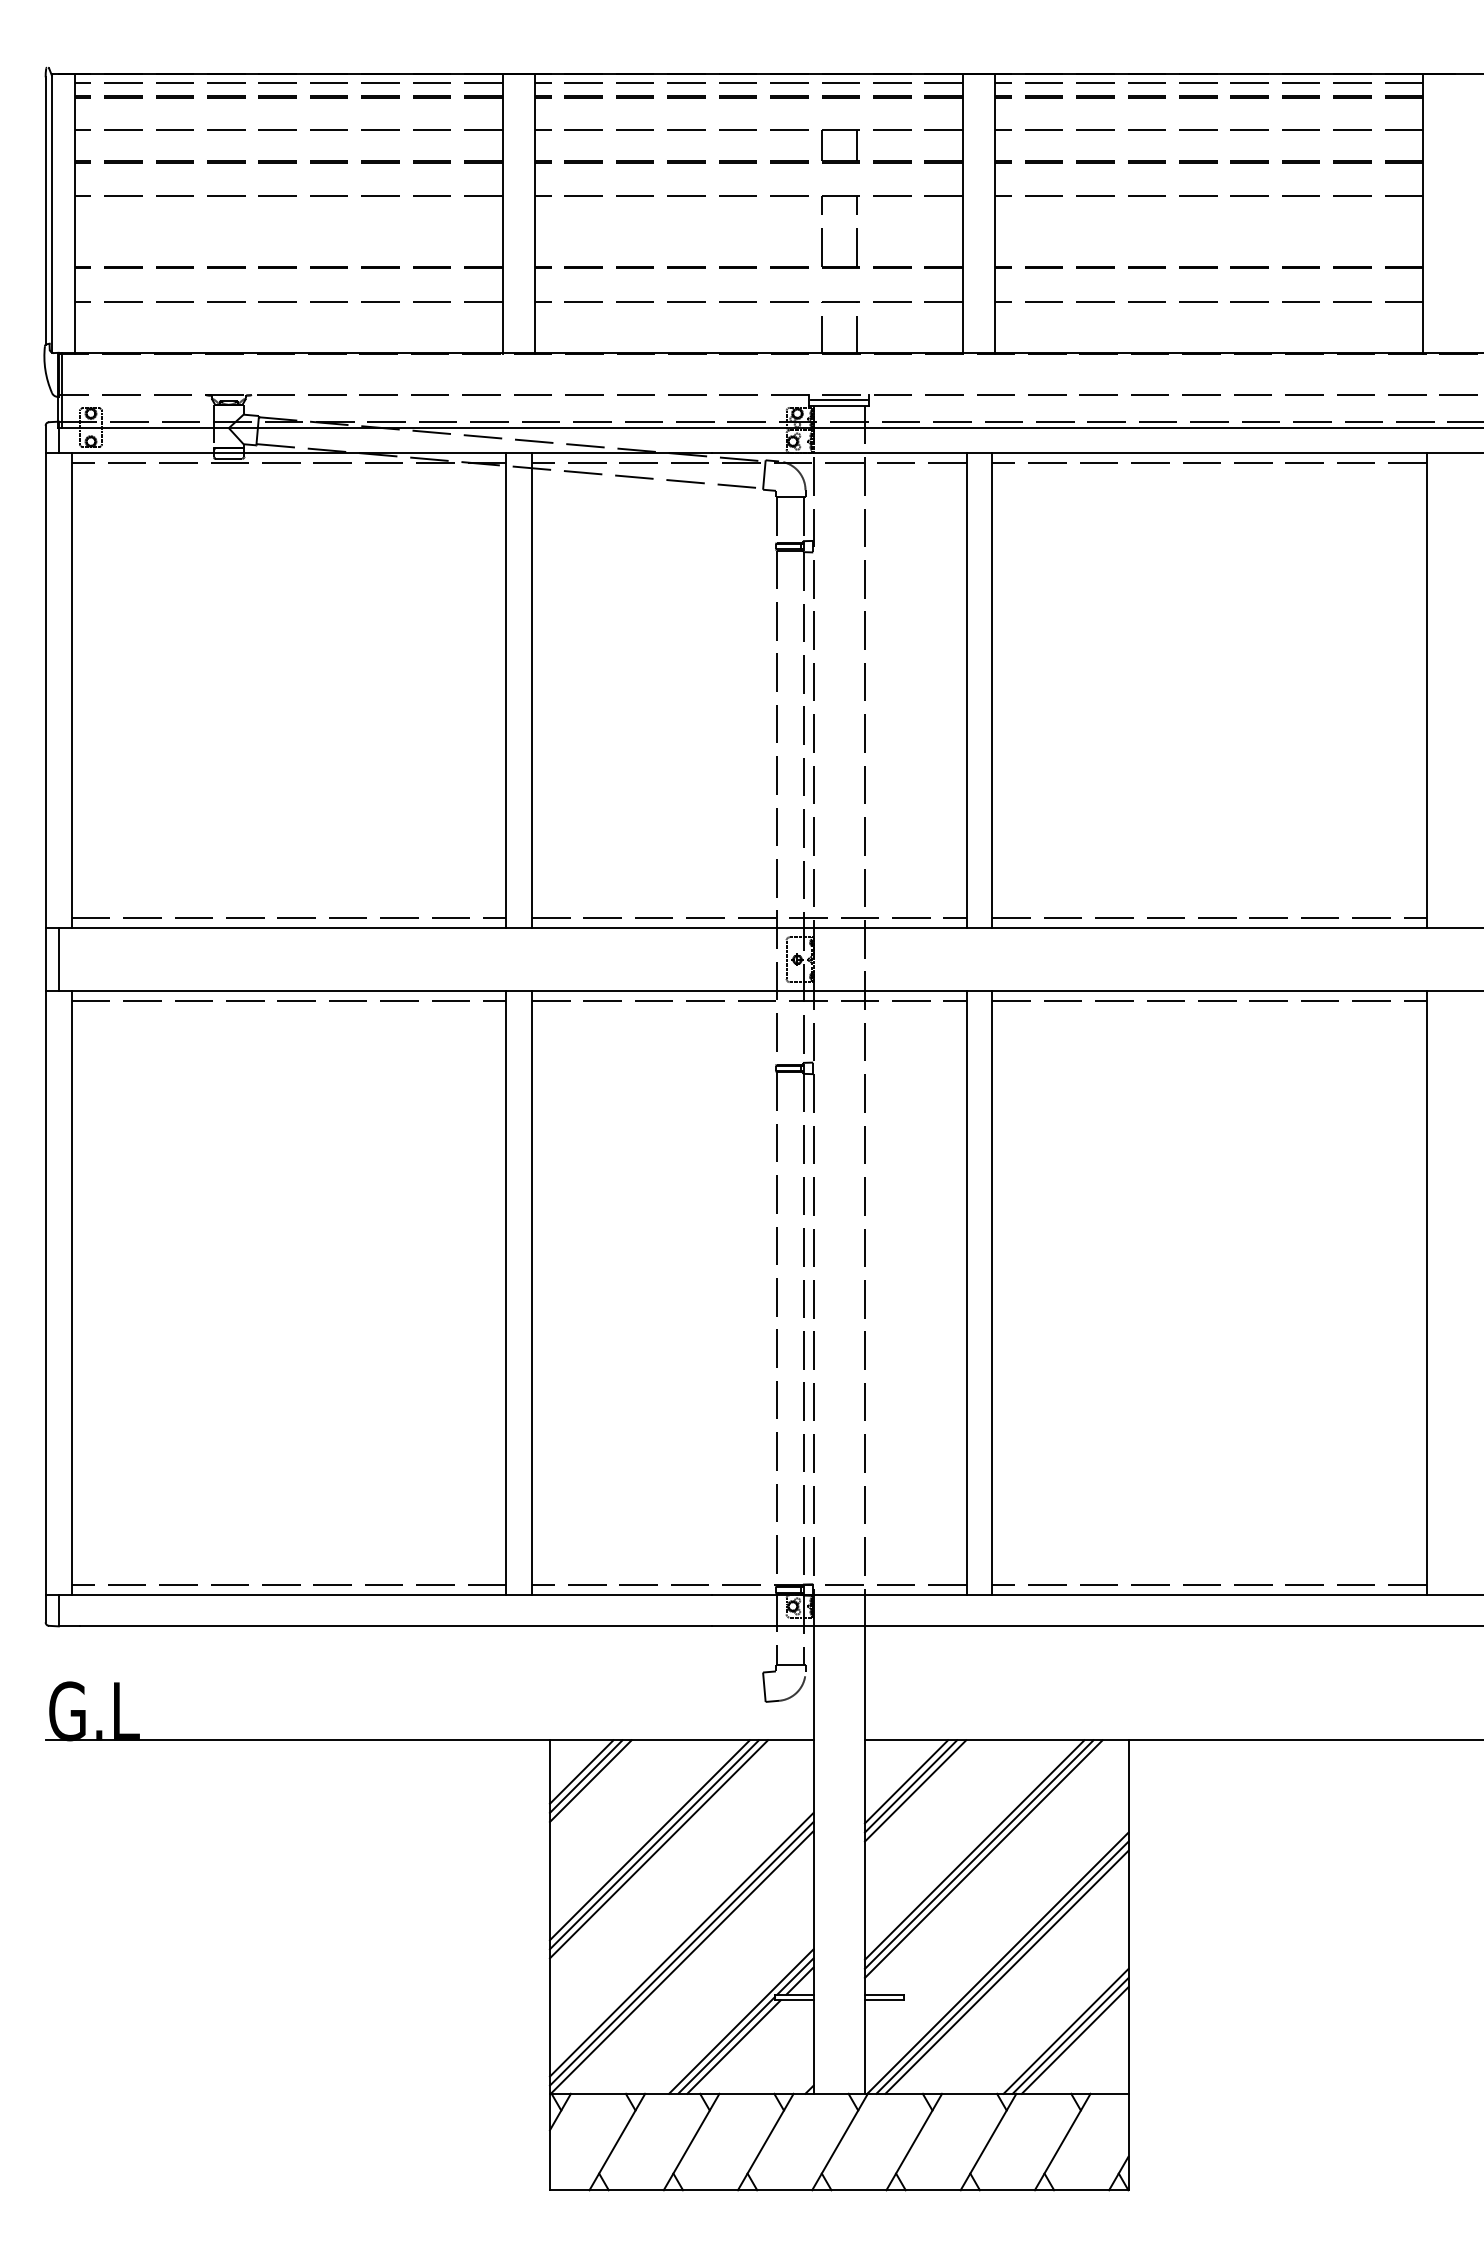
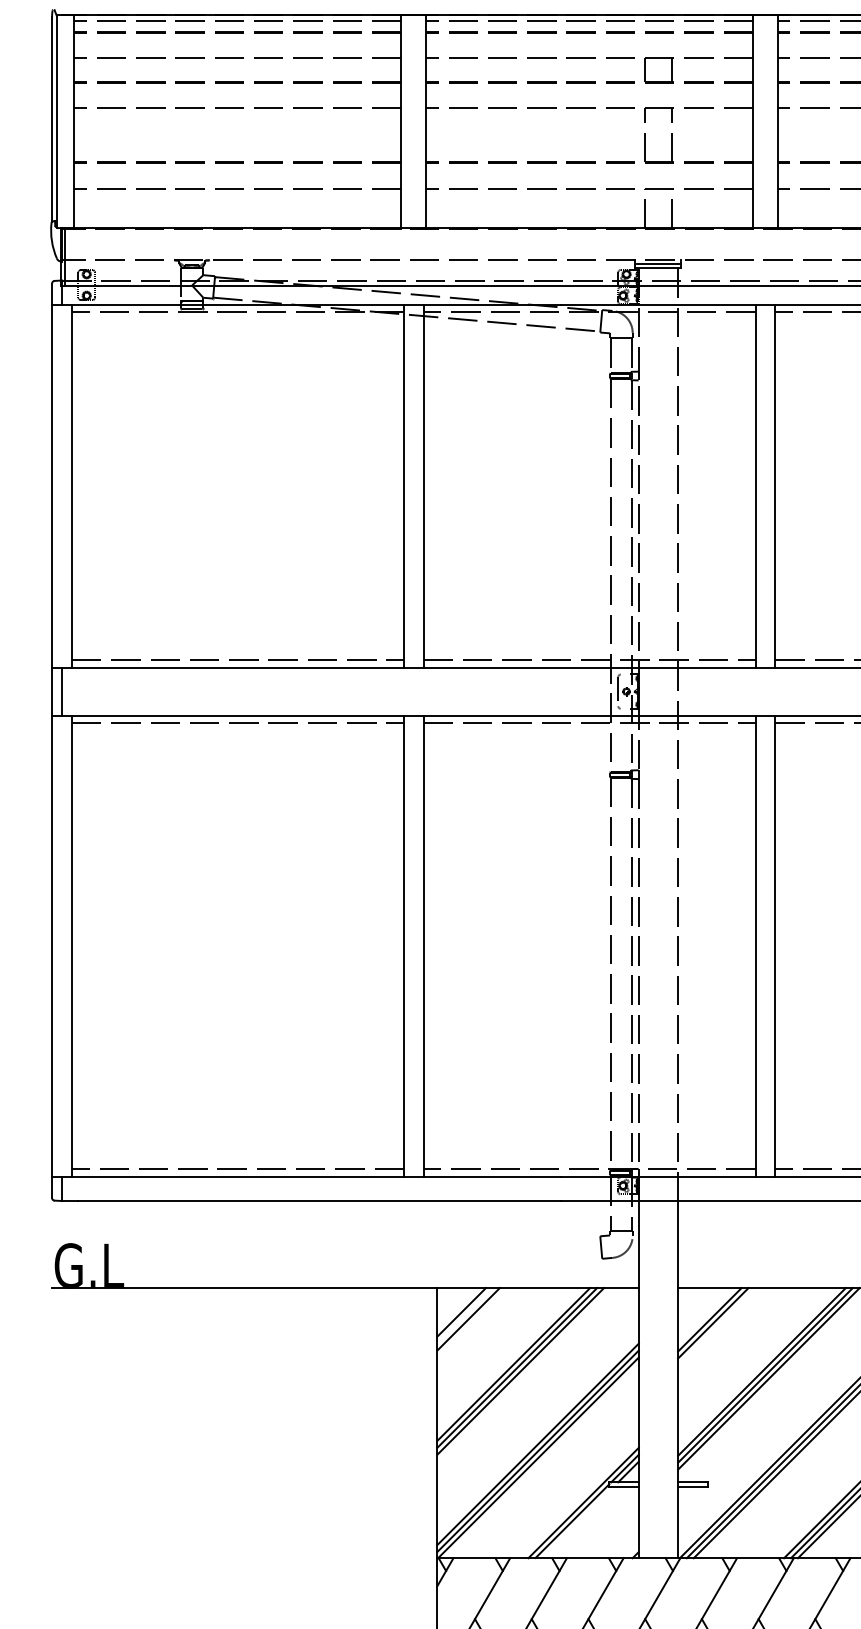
line: (585, 1776) -> (464, 1315), removed
line: (915, 1790) -> (716, 1326), removed
line: (733, 2046) -> (577, 1522), removed

